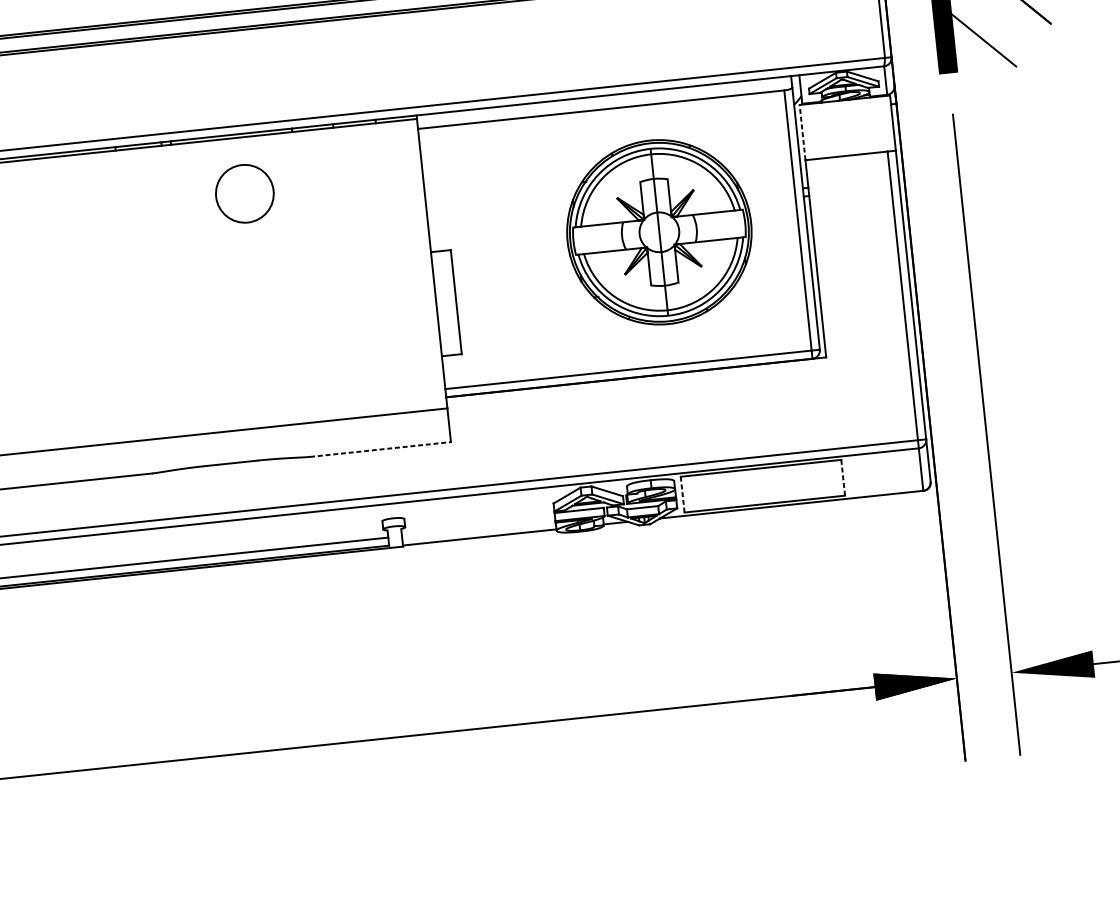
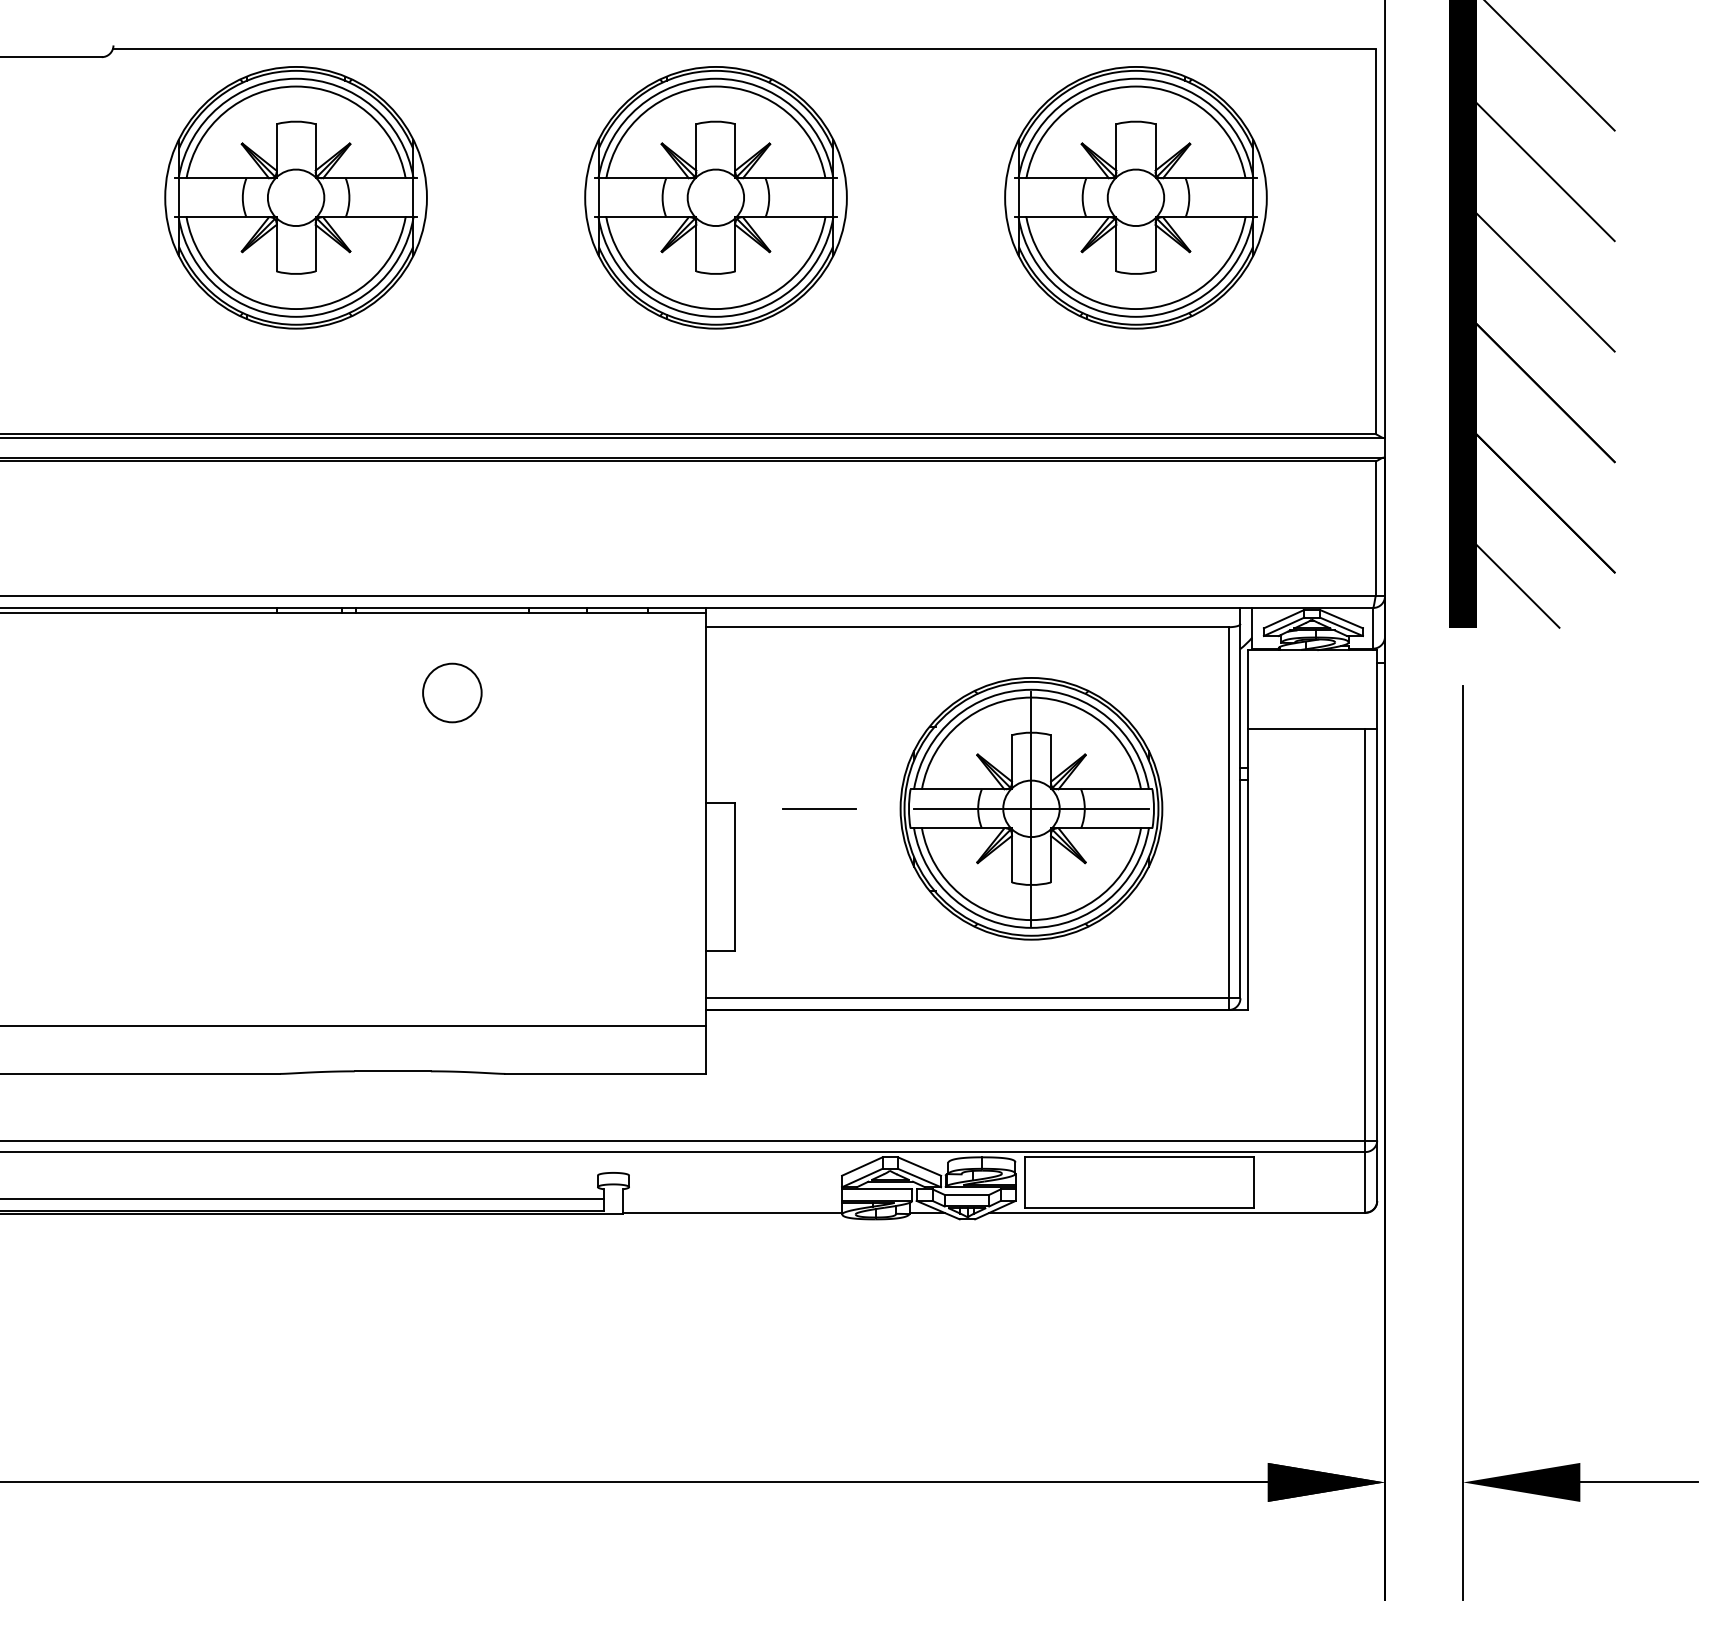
line: (802, 131) -> (1248, 688), dashed -> solid
circle: (244, 193) -> (452, 692), size x0.71
line: (659, 232) -> (1031, 808), added
line: (510, 247) -> (819, 808), added
line: (380, 449) -> (606, 1073), dashed -> solid
line: (843, 477) -> (1254, 1182), dashed -> solid
line: (682, 494) -> (1025, 1182), dashed -> solid

